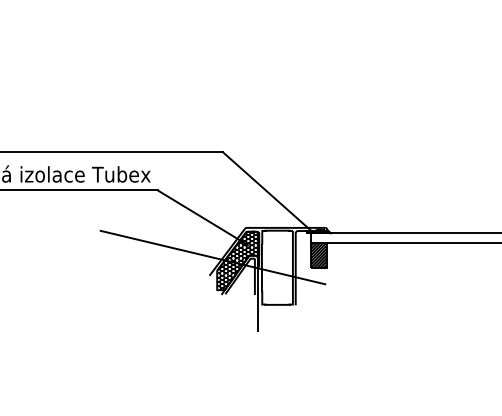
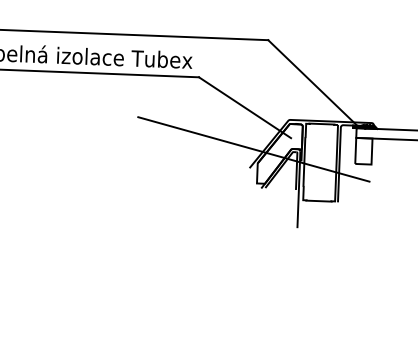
hatch: (318, 254) -> (363, 150), removed
hatch: (238, 260) -> (280, 153), removed

